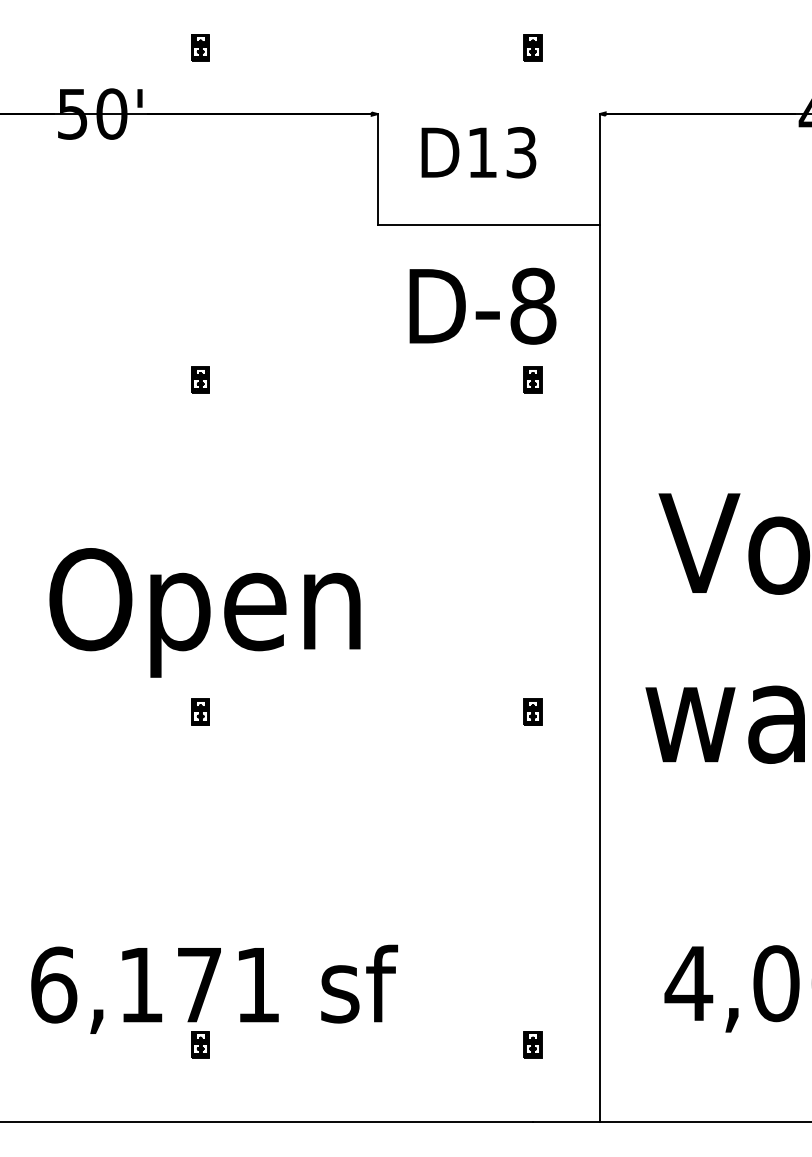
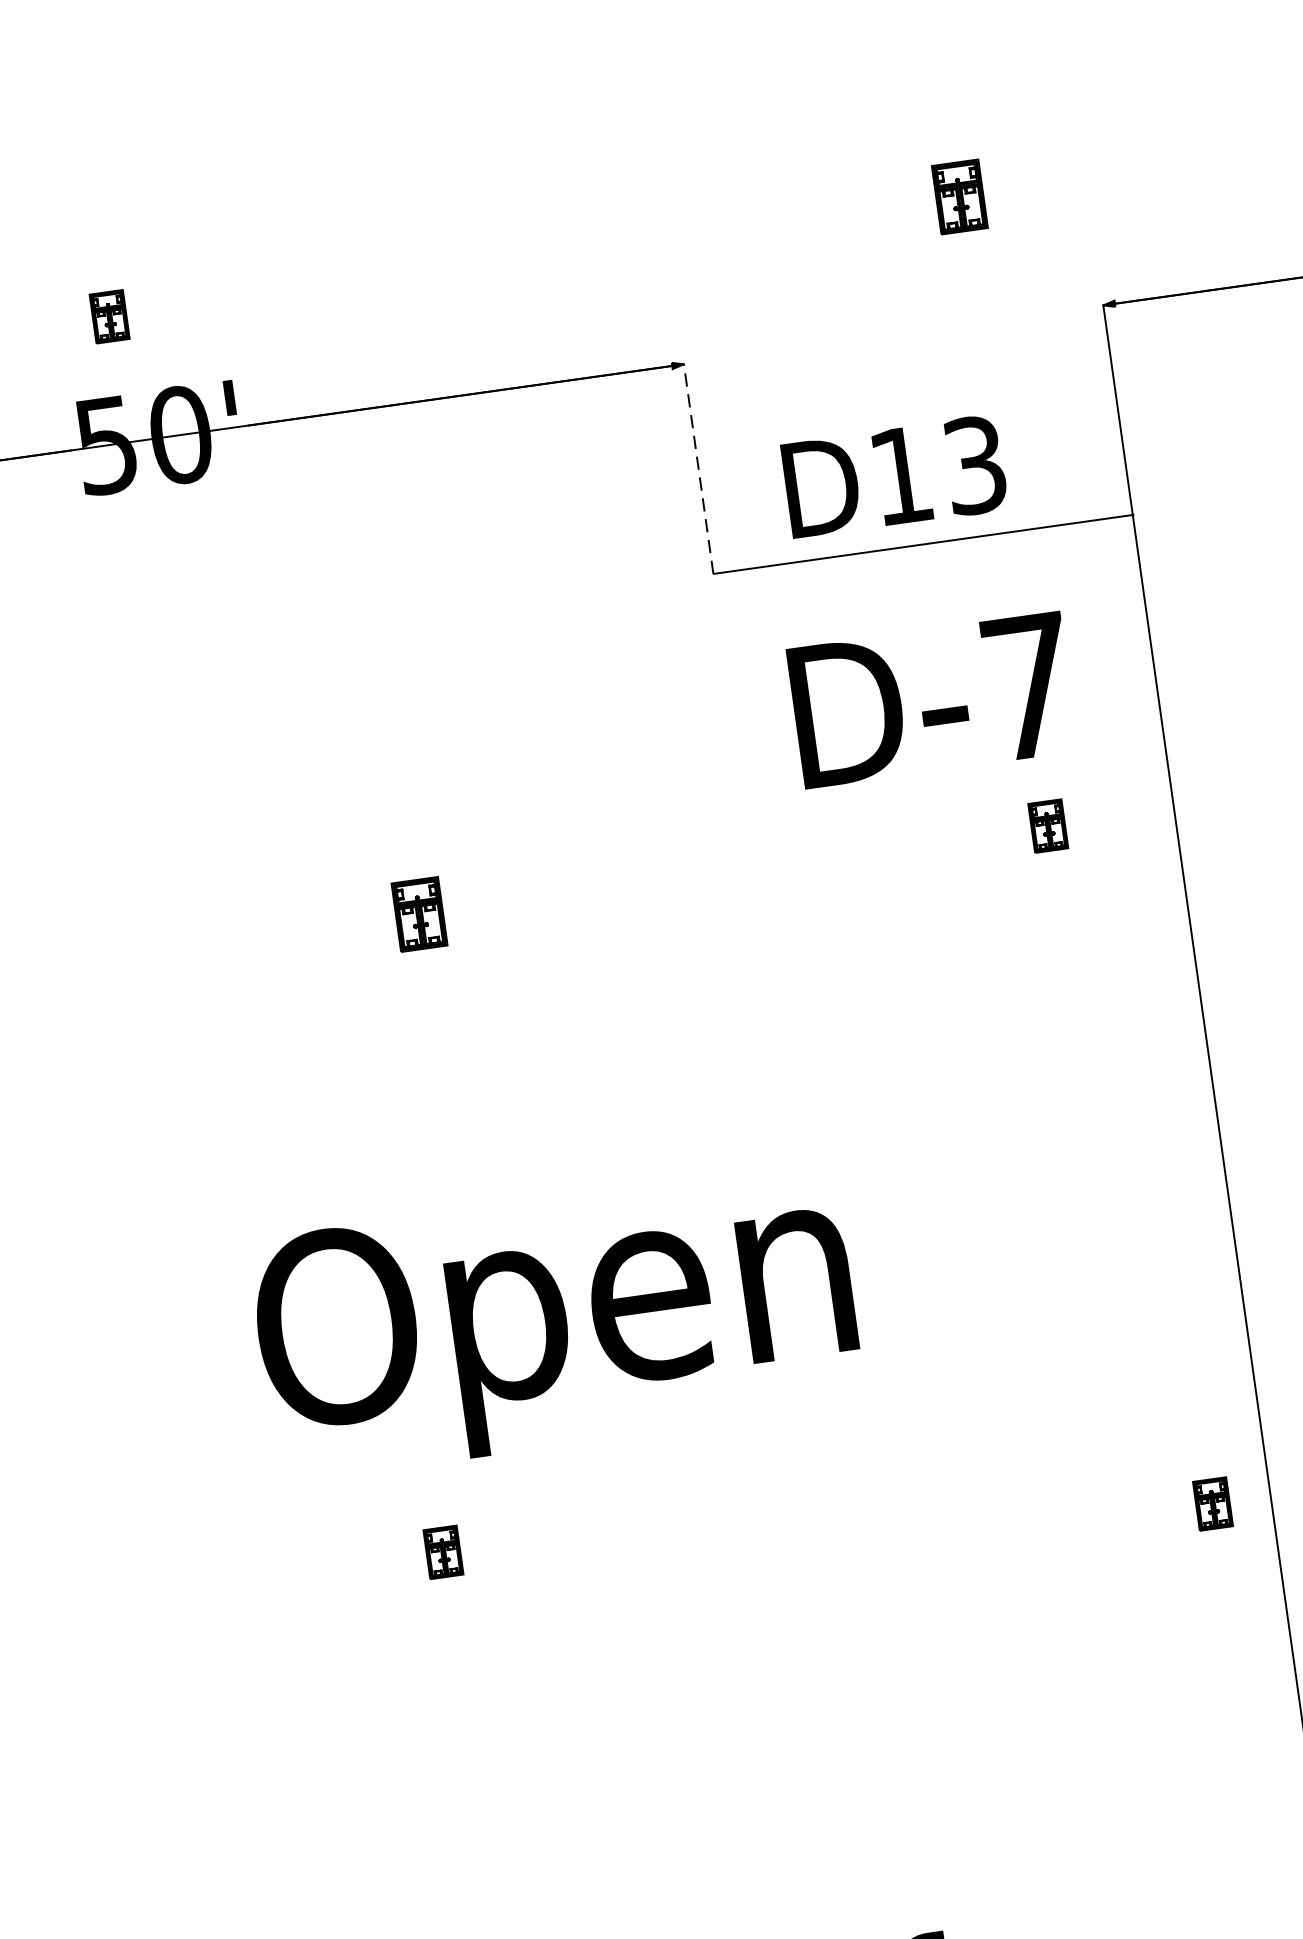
part: (200, 47) -> (109, 316), moved
part: (532, 47) -> (958, 197), size x1.4
text: (478, 152) -> (893, 476), moved
line: (377, 169) -> (698, 469), solid -> dashed
text: (533, 305) -> (1029, 685), D-8 -> D-7
part: (200, 379) -> (418, 913), size x1.4
text: (204, 612) -> (555, 1320), moved
part: (200, 711) -> (442, 1550), moved
part: (532, 711) -> (1211, 1502), moved

